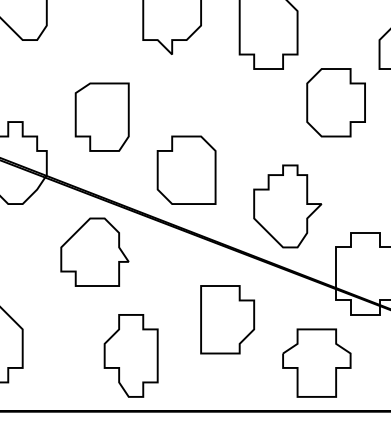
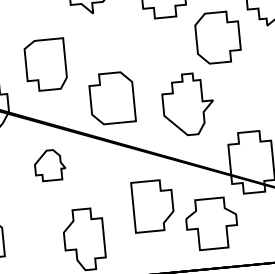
part: (287, 206) -> (188, 104), moved
part: (94, 251) -> (49, 165), size x0.6
part: (316, 362) -> (211, 223), moved

